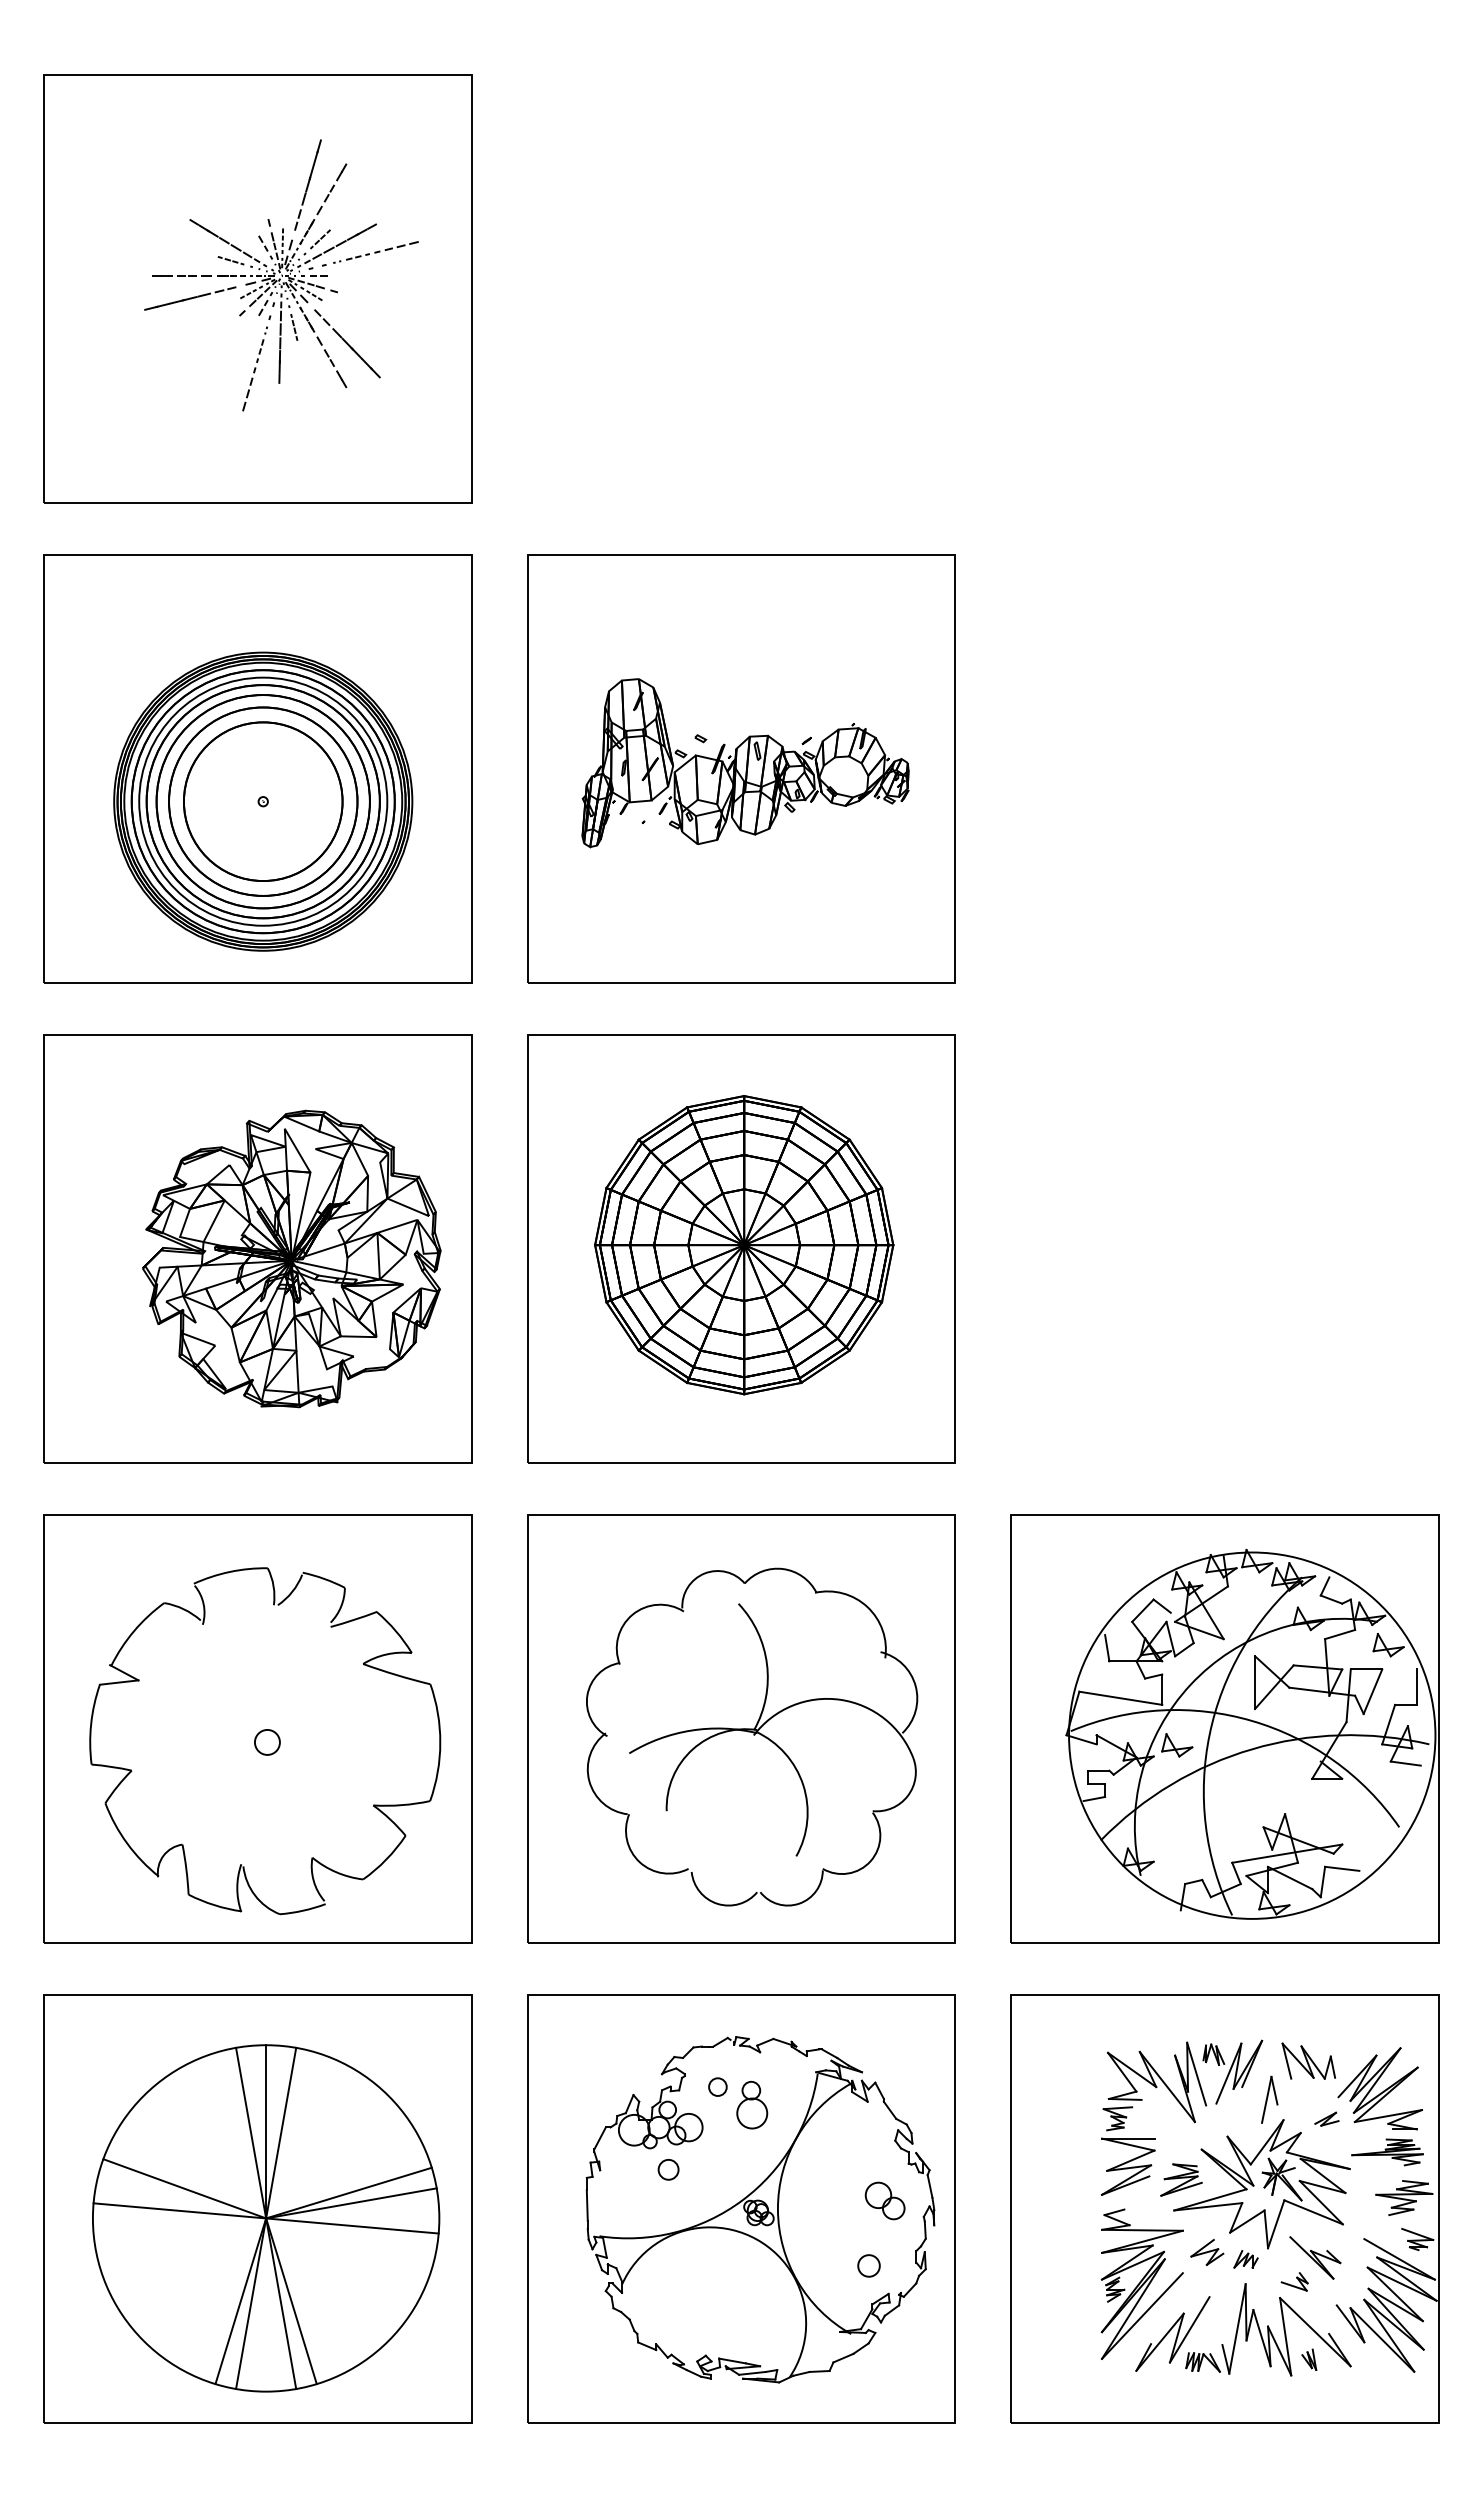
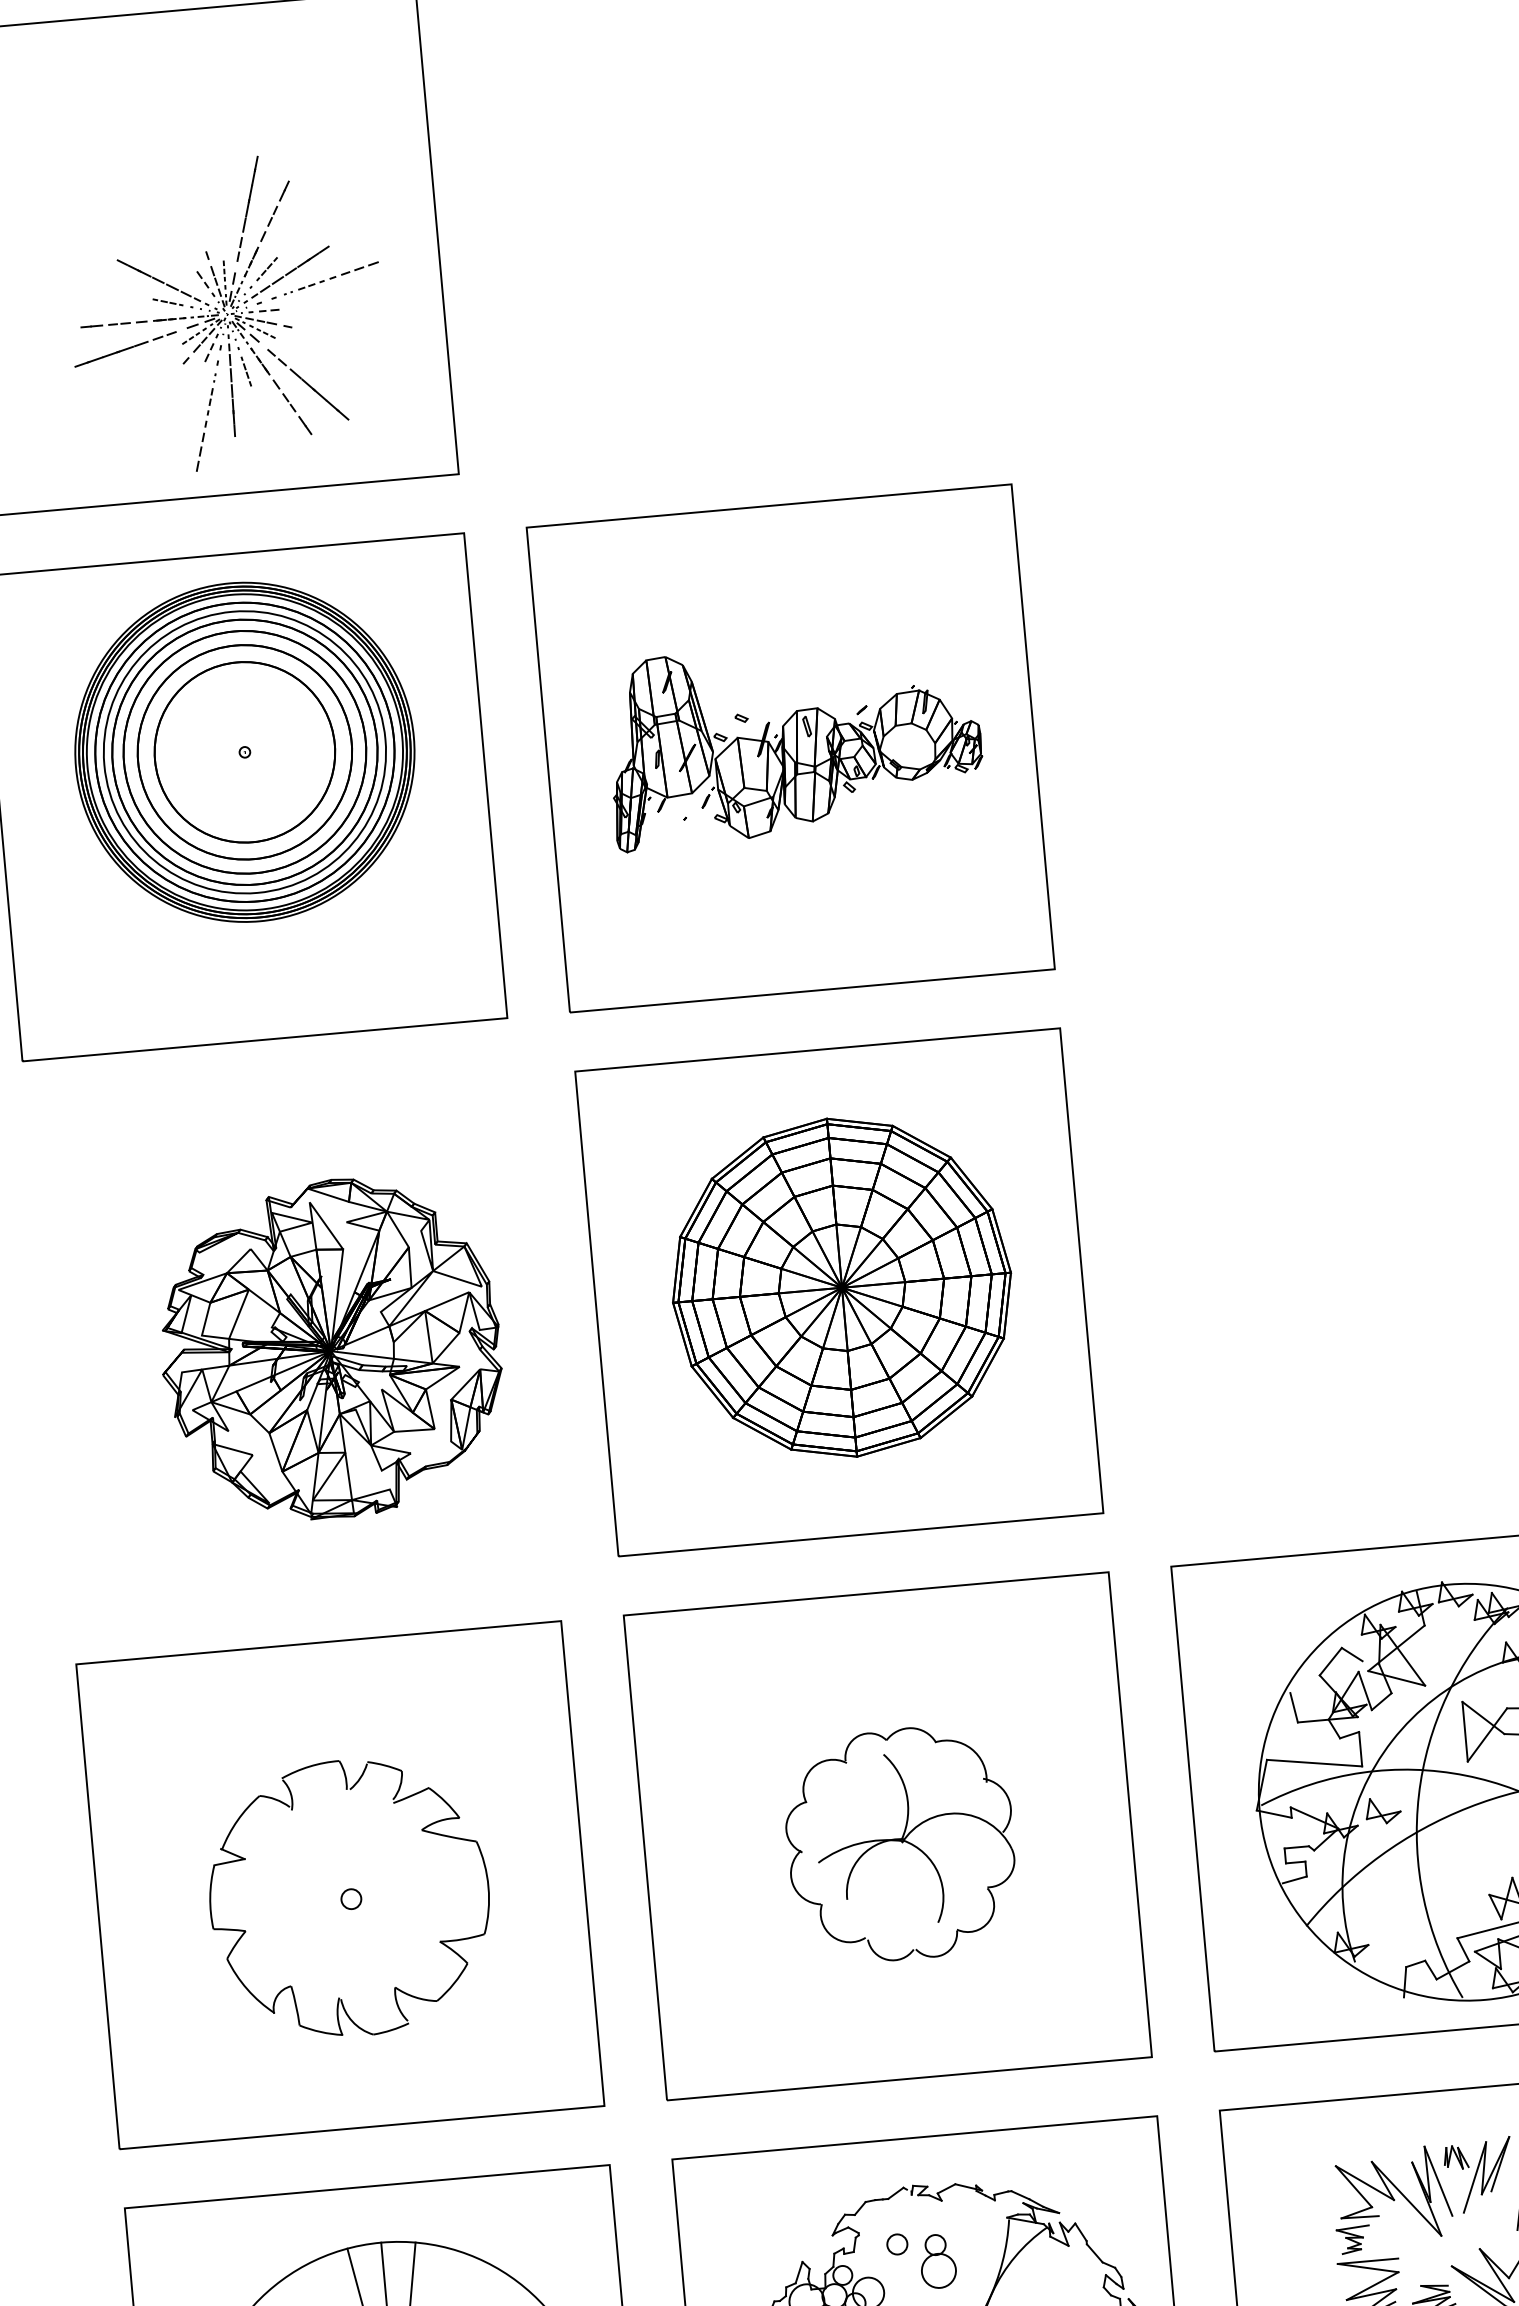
part: (281, 275) -> (226, 314), moved
part: (263, 801) -> (245, 752), moved
part: (257, 1248) -> (290, 1340), removed
part: (752, 1736) -> (901, 1843), size x0.6
part: (265, 1741) -> (349, 1898), size x0.7

